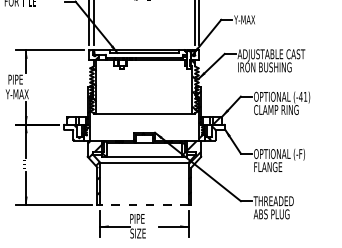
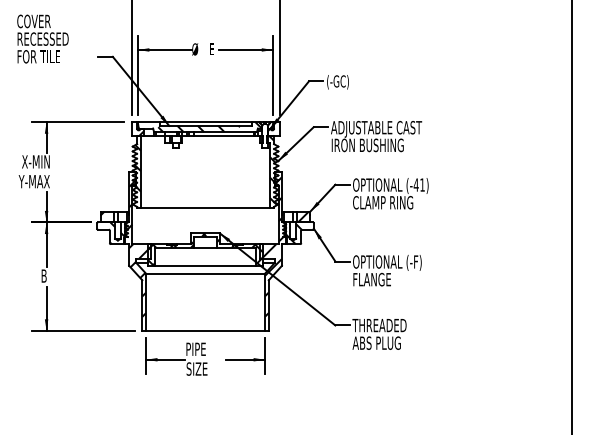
text: (244, 20) -> (340, 82), Y-MAX -> (-GC)
hatch: (139, 54) -> (199, 127), added
text: (18, 79) -> (35, 161), PIPE -> X-MIN
text: (24, 164) -> (43, 275), E -> B
line: (144, 204) -> (205, 330), dashed -> solid

